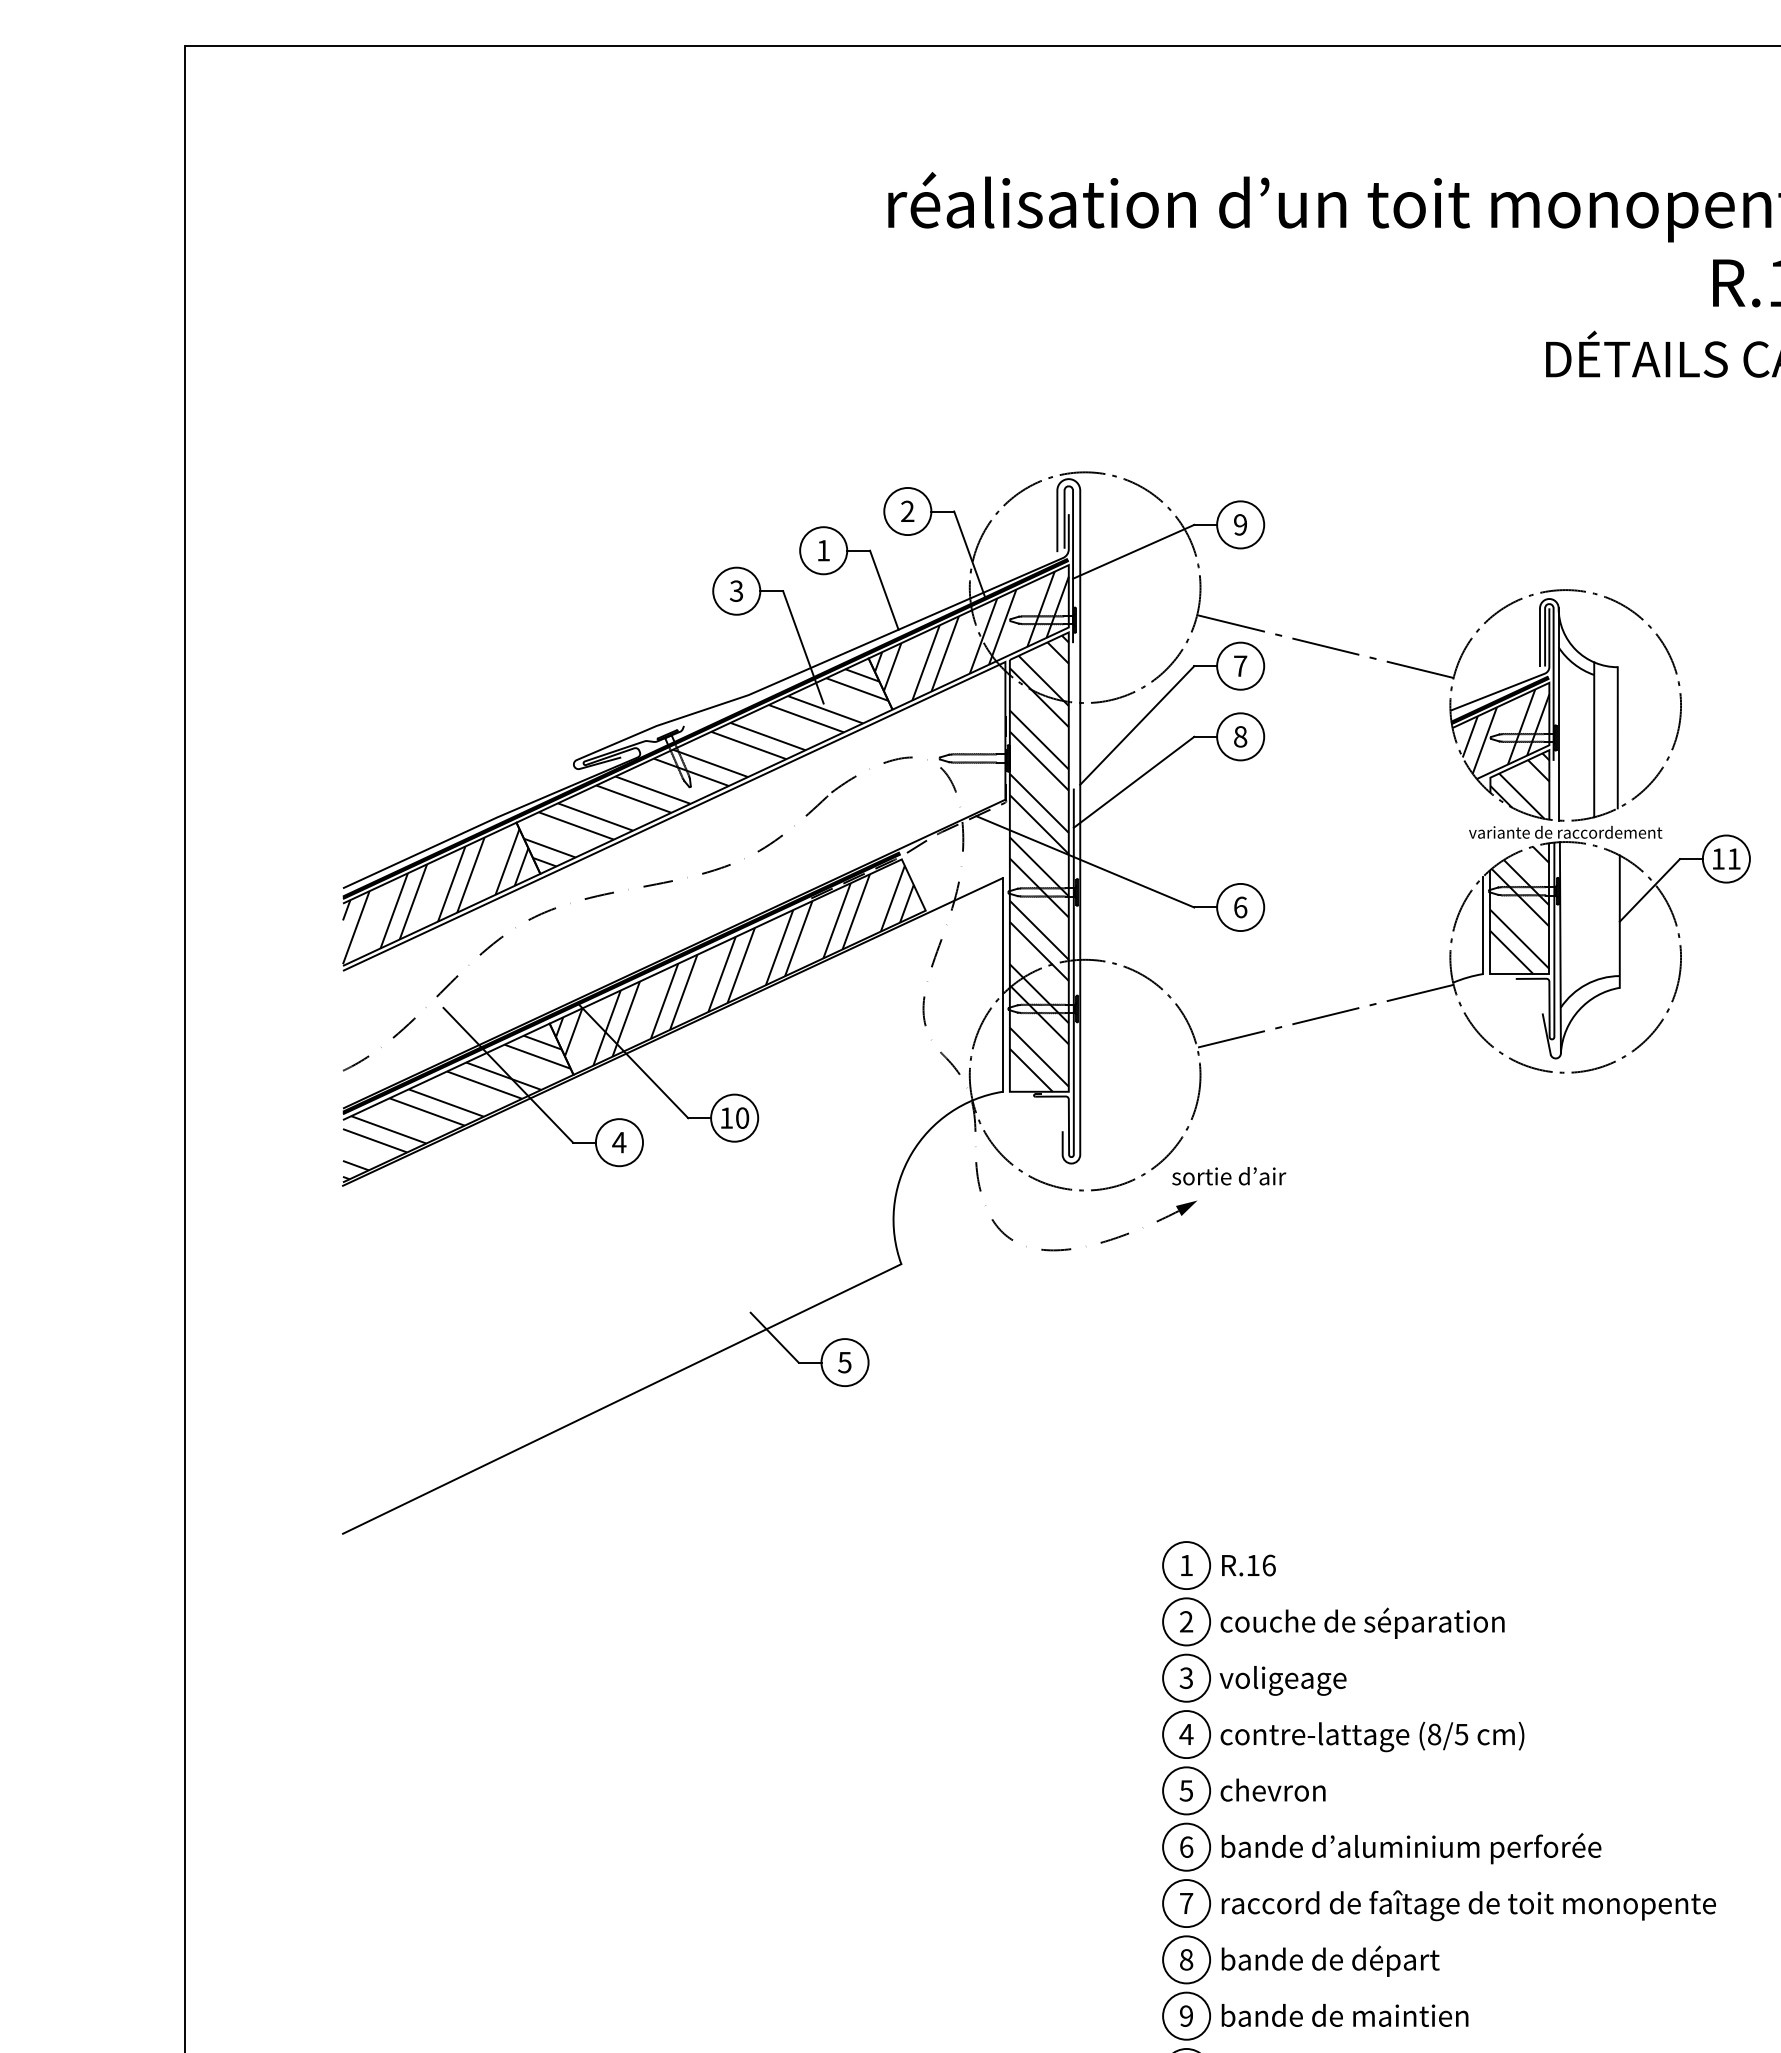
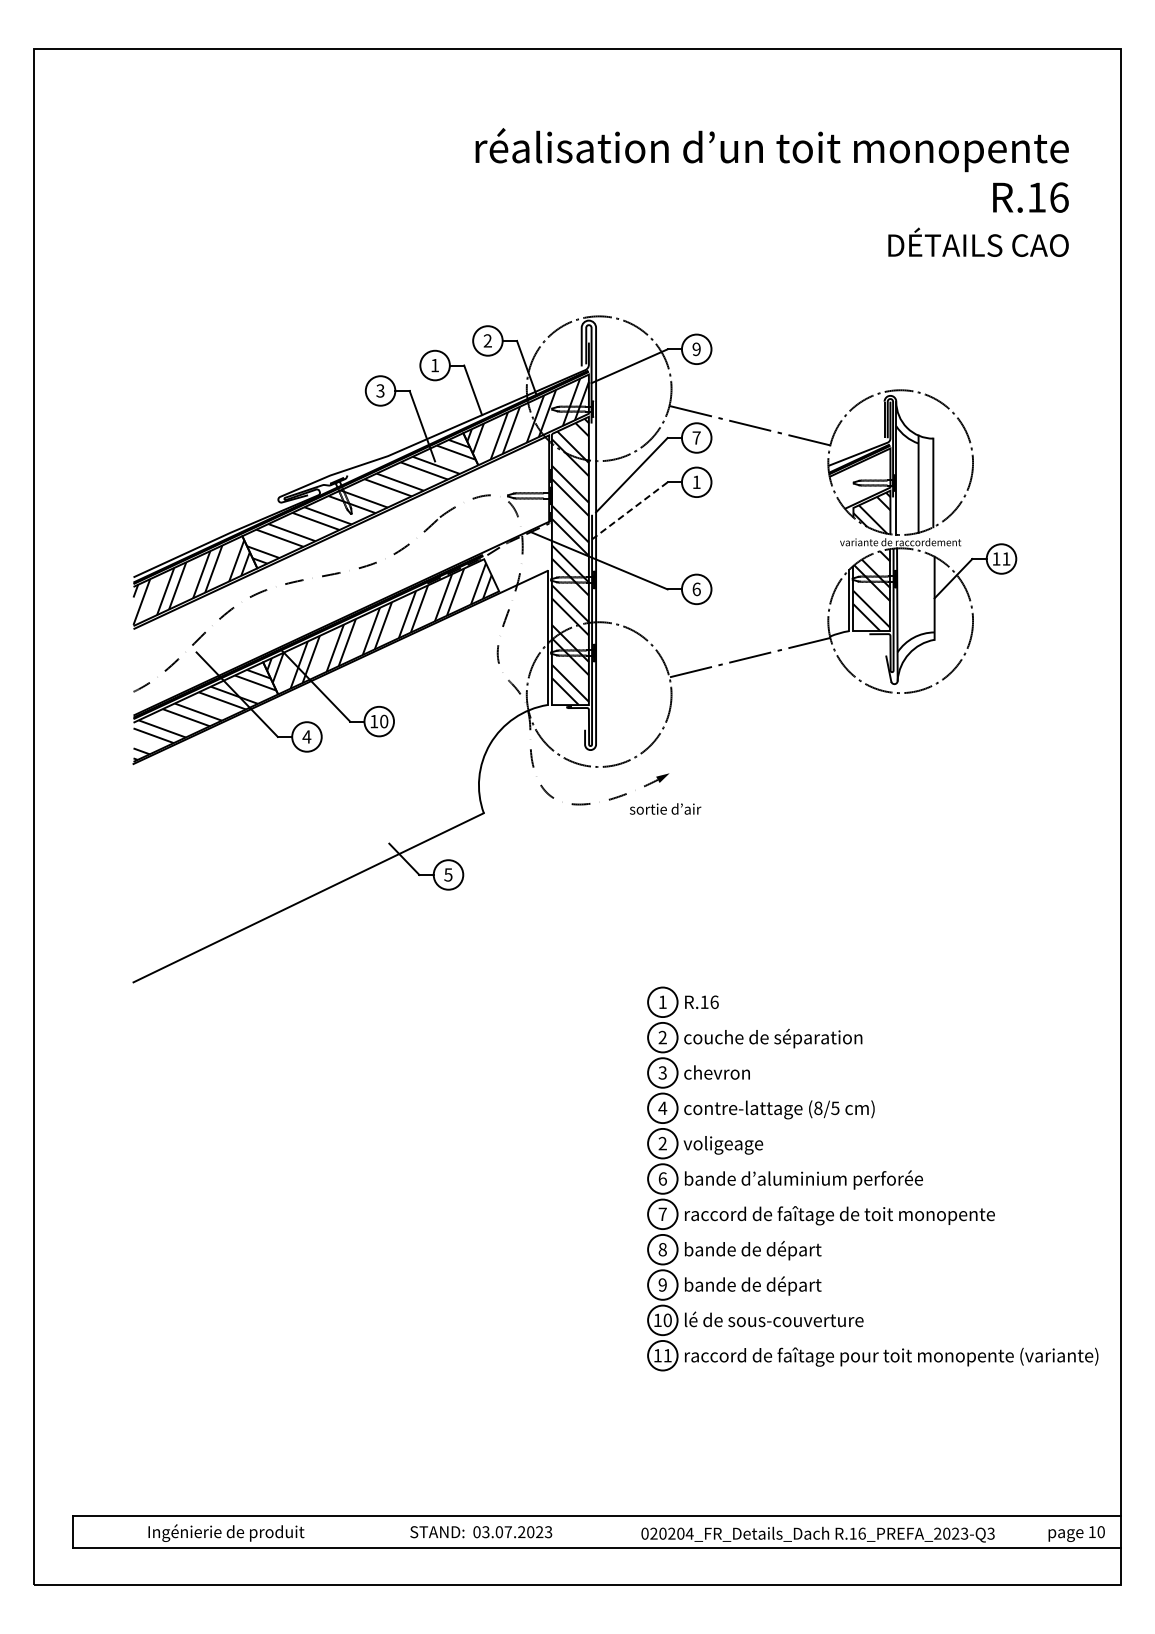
hatch: (1506, 730) -> (863, 478), removed
text: (1240, 737) -> (696, 482), 8 -> 1
line: (1133, 783) -> (629, 511), solid -> dashed
text: (1229, 1175) -> (665, 808), moved
text: (1283, 1680) -> (723, 1074), voligeage -> chevron
text: (1186, 1790) -> (662, 1143), 5 -> 2
text: (1283, 1793) -> (723, 1145), chevron -> voligeage
text: (1409, 2016) -> (802, 1285), bande de maintien -> bande de départ

